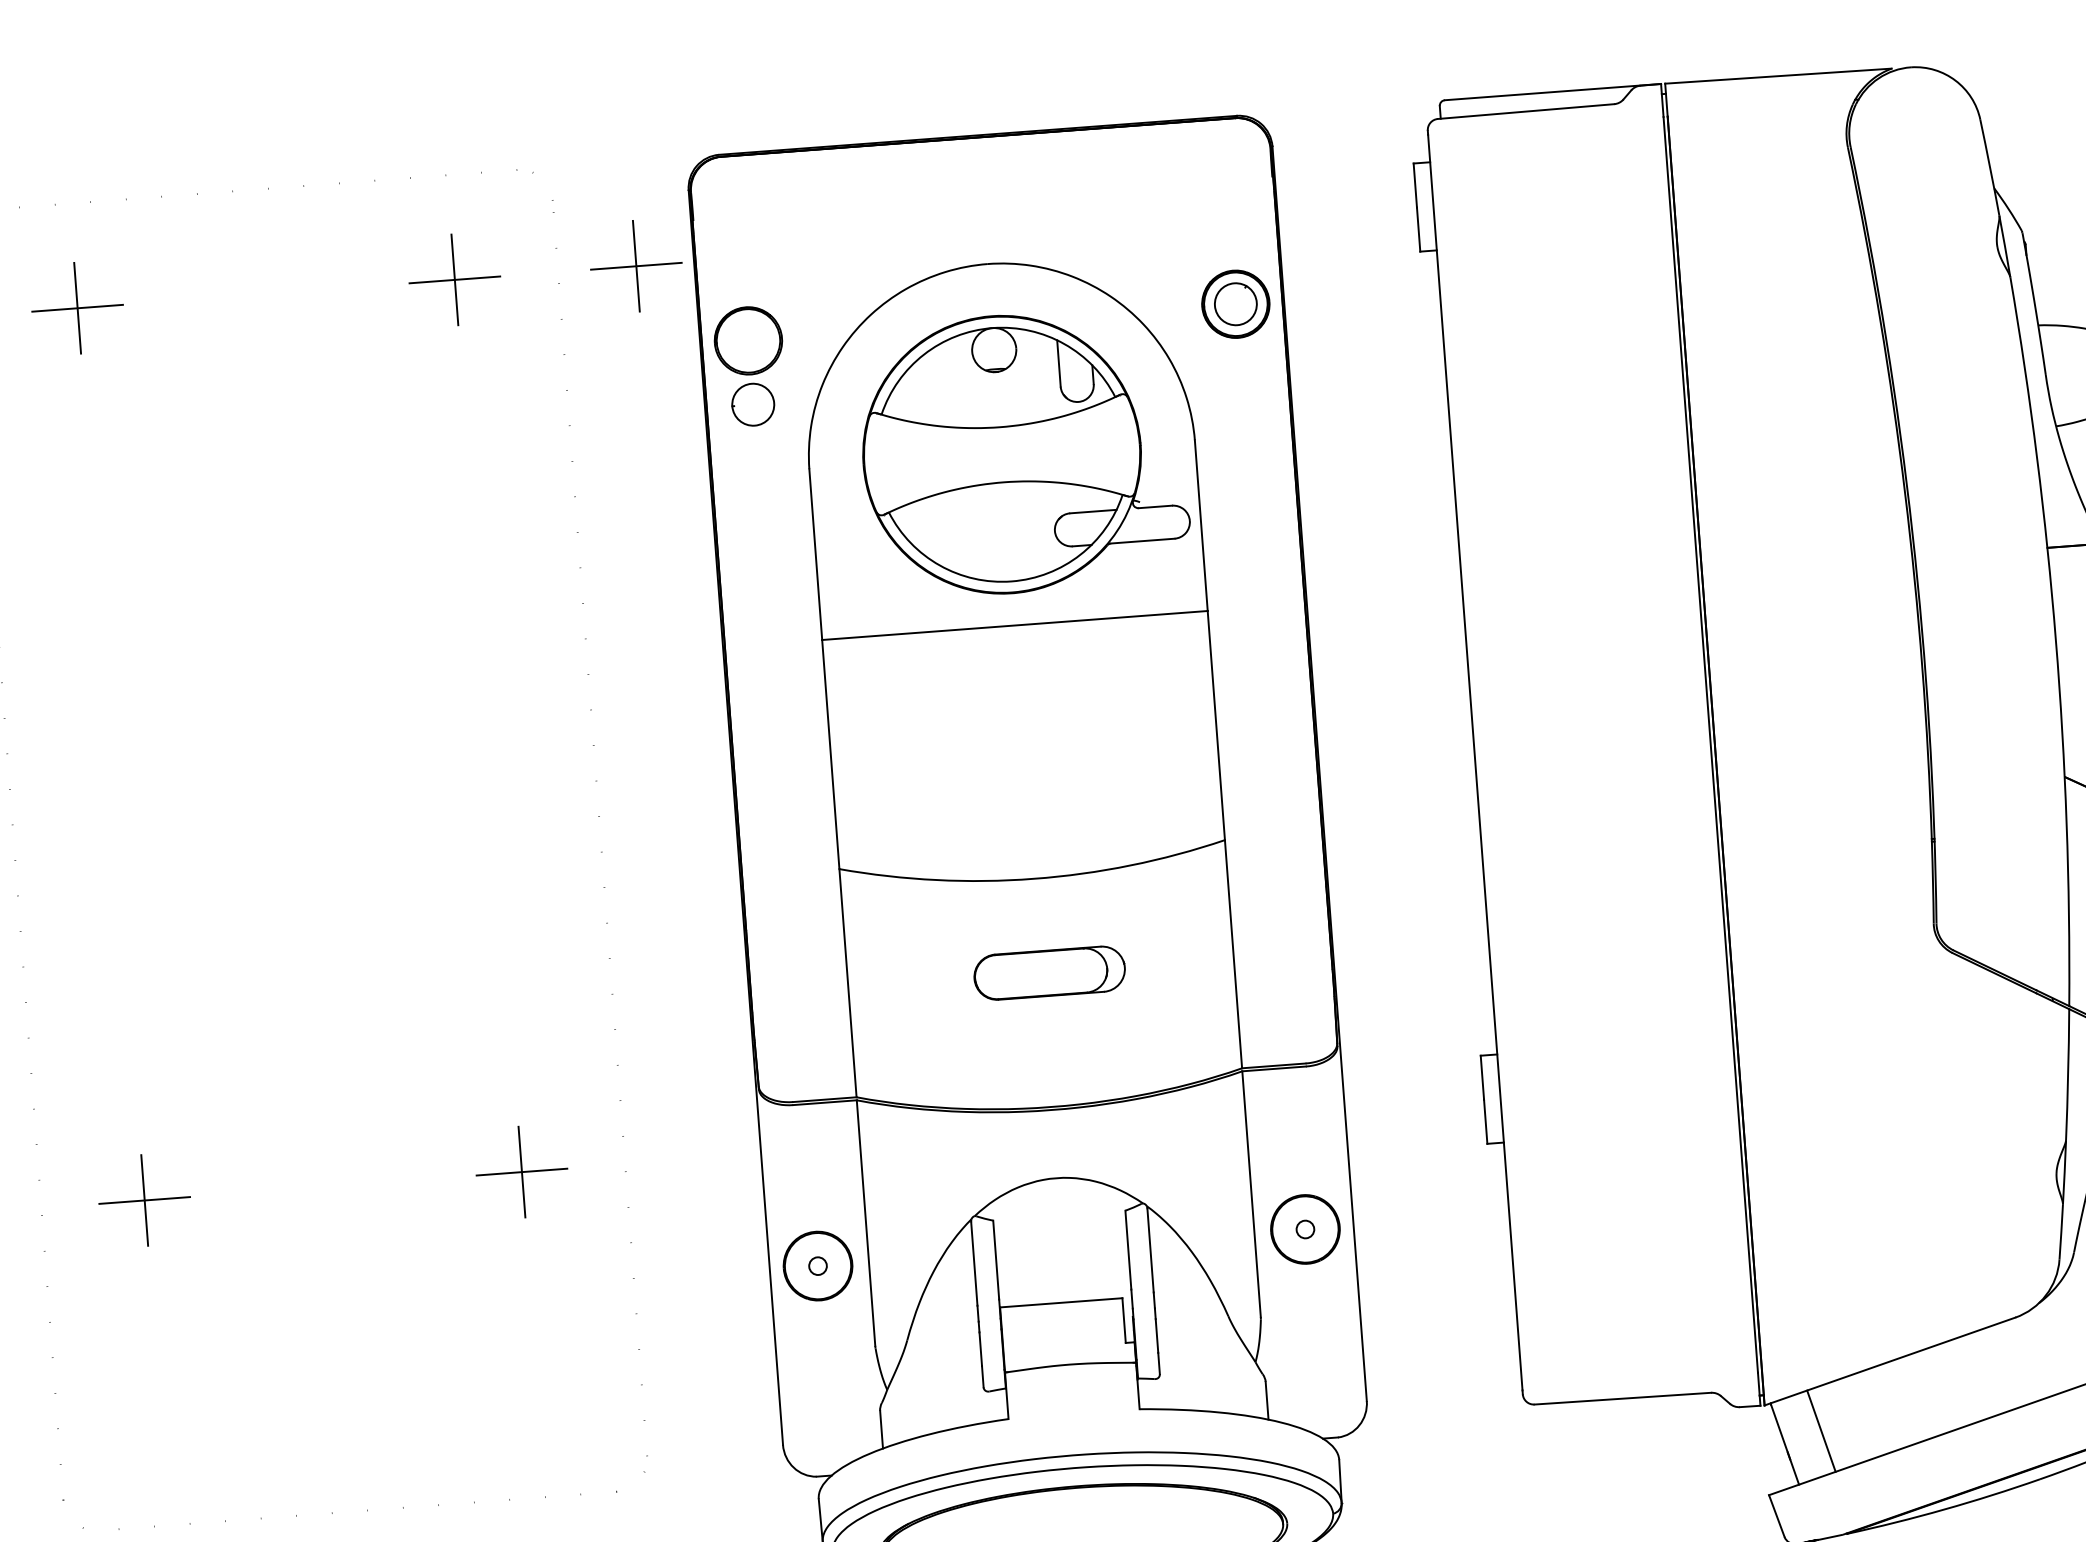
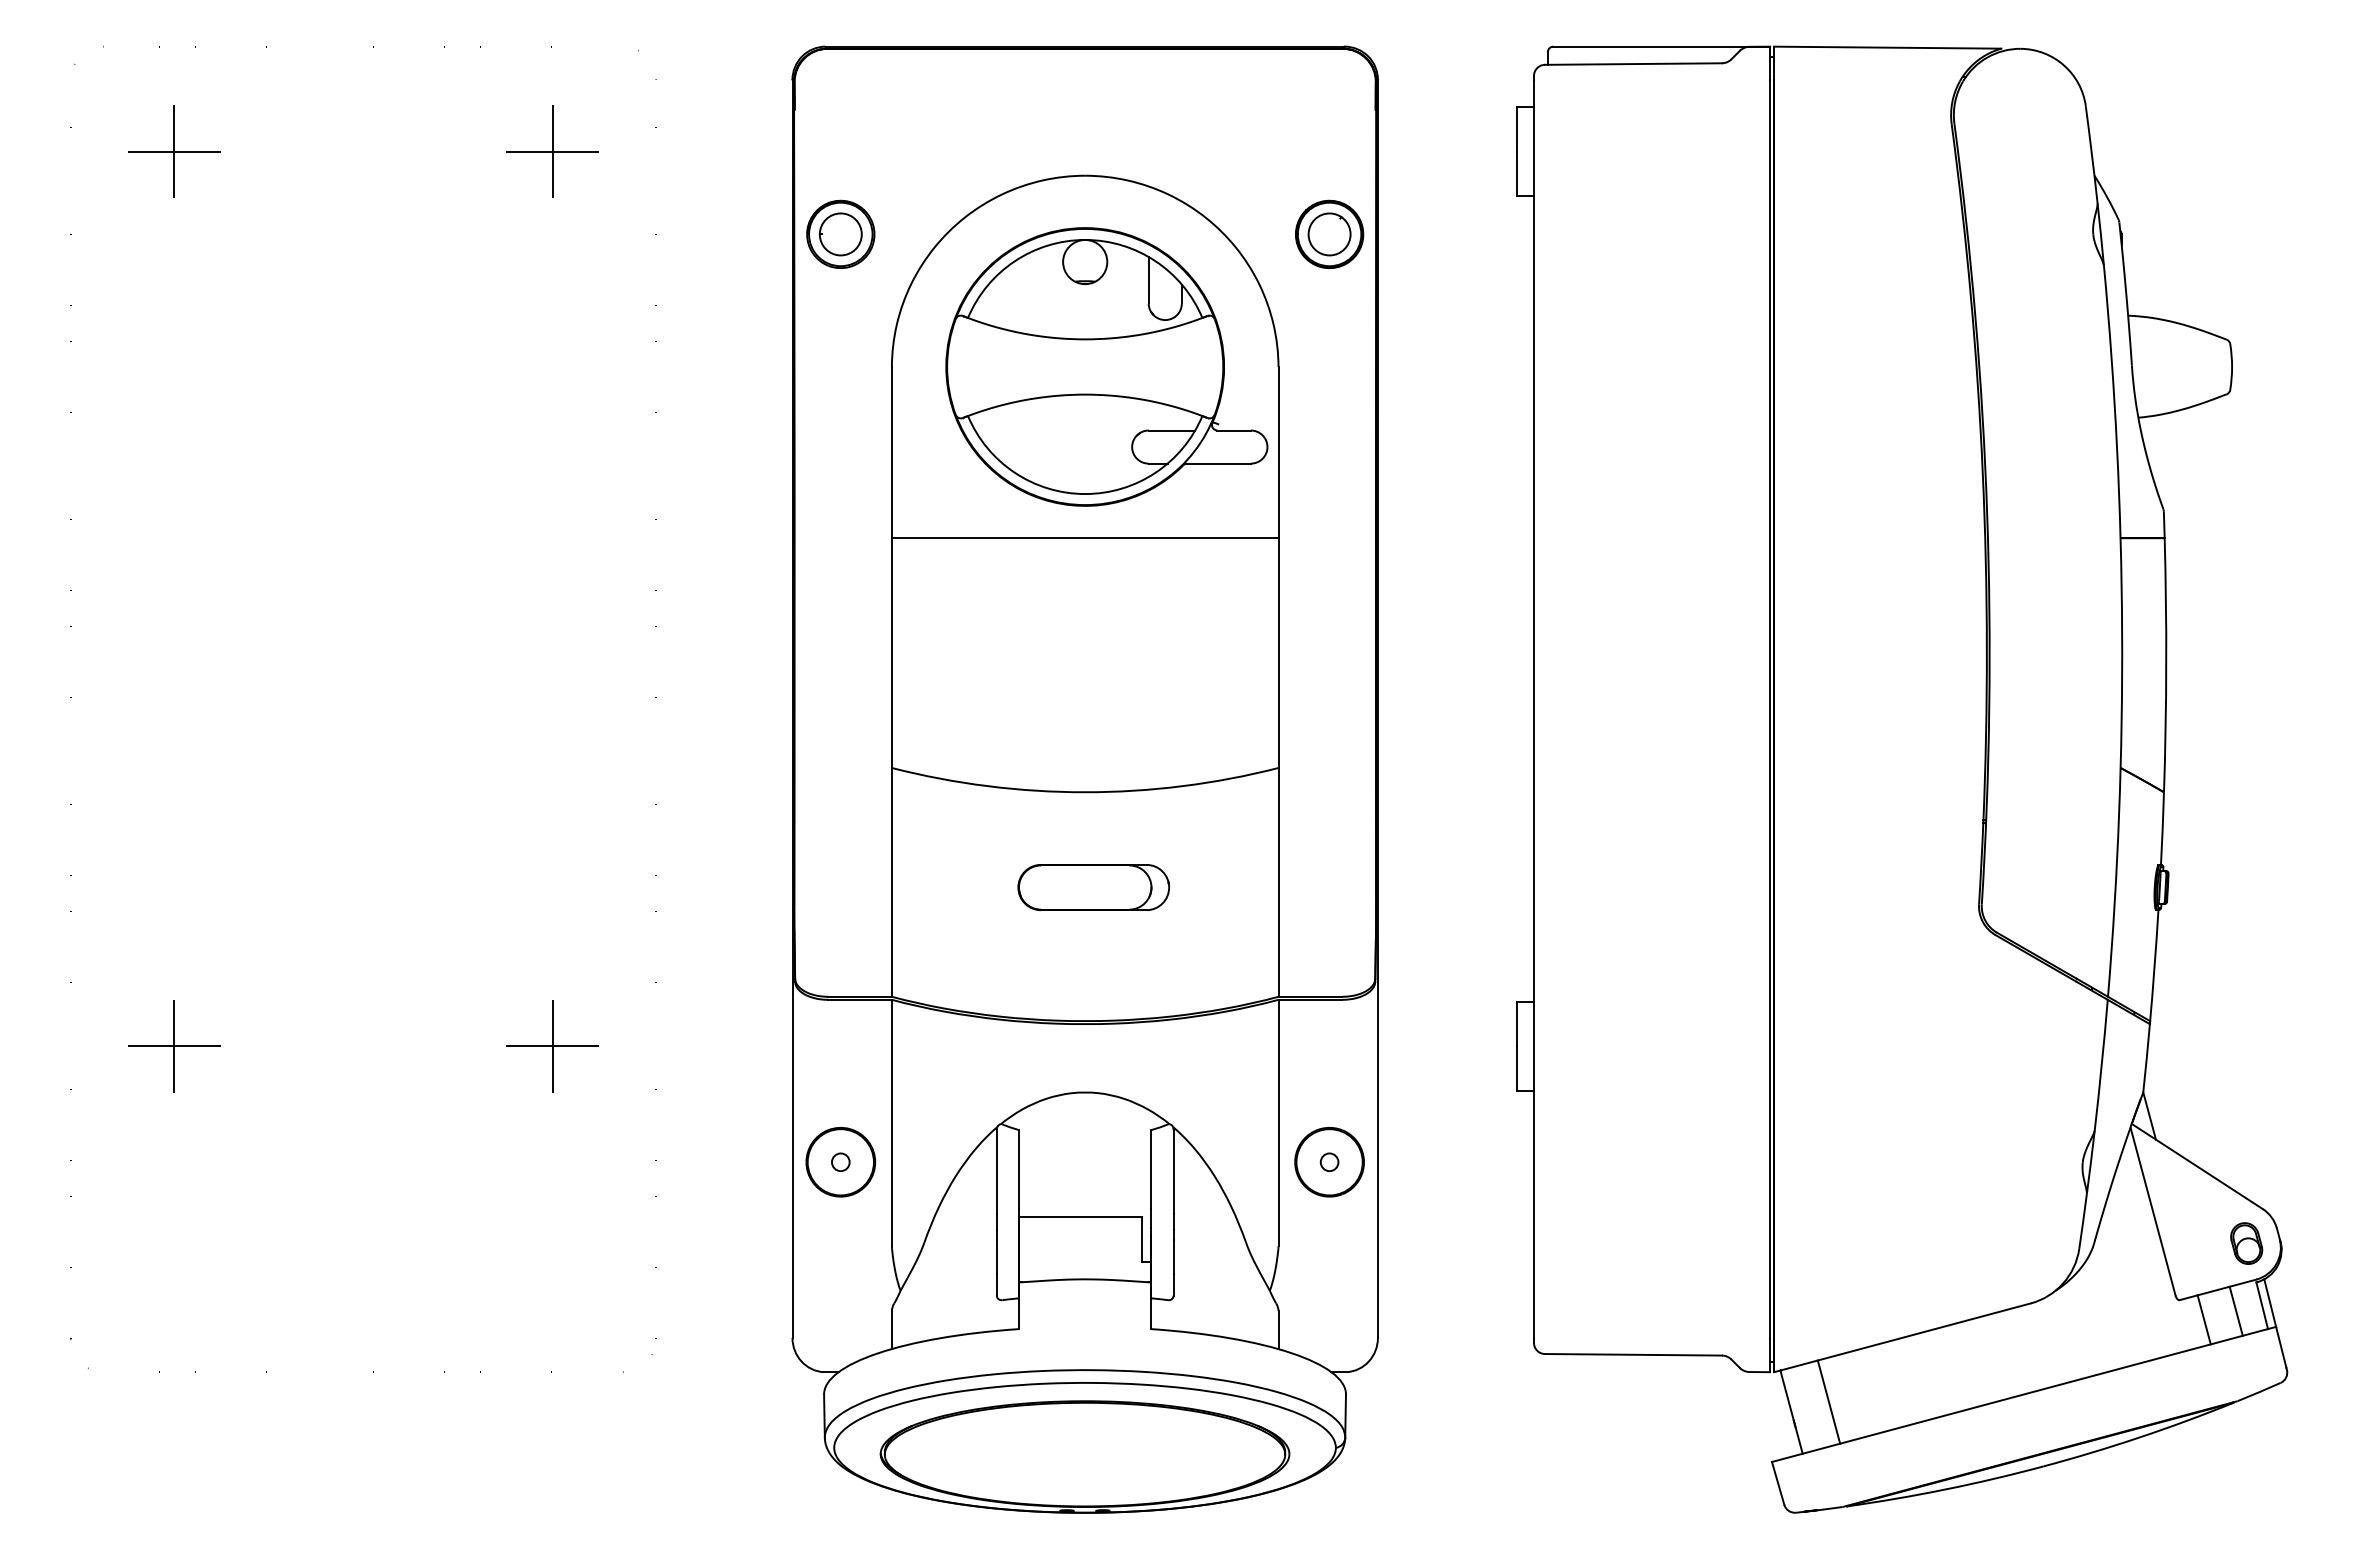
part: (636, 266) -> (734, 151), removed
part: (752, 404) -> (840, 234), moved

